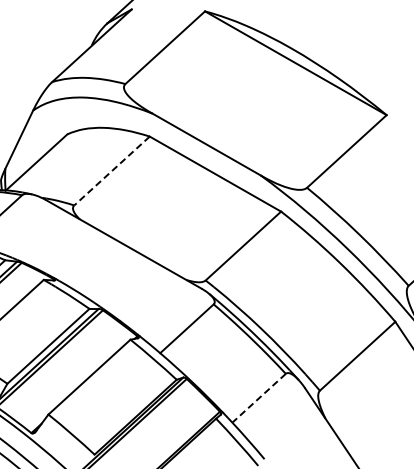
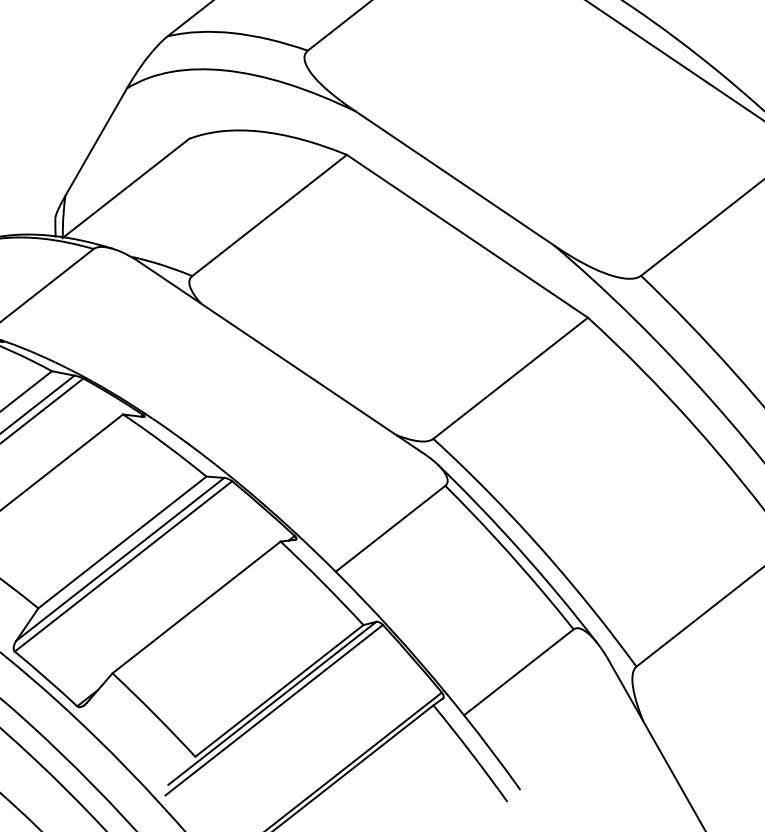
line: (111, 171) -> (268, 216), dashed -> solid
line: (258, 398) -> (517, 672), dashed -> solid

